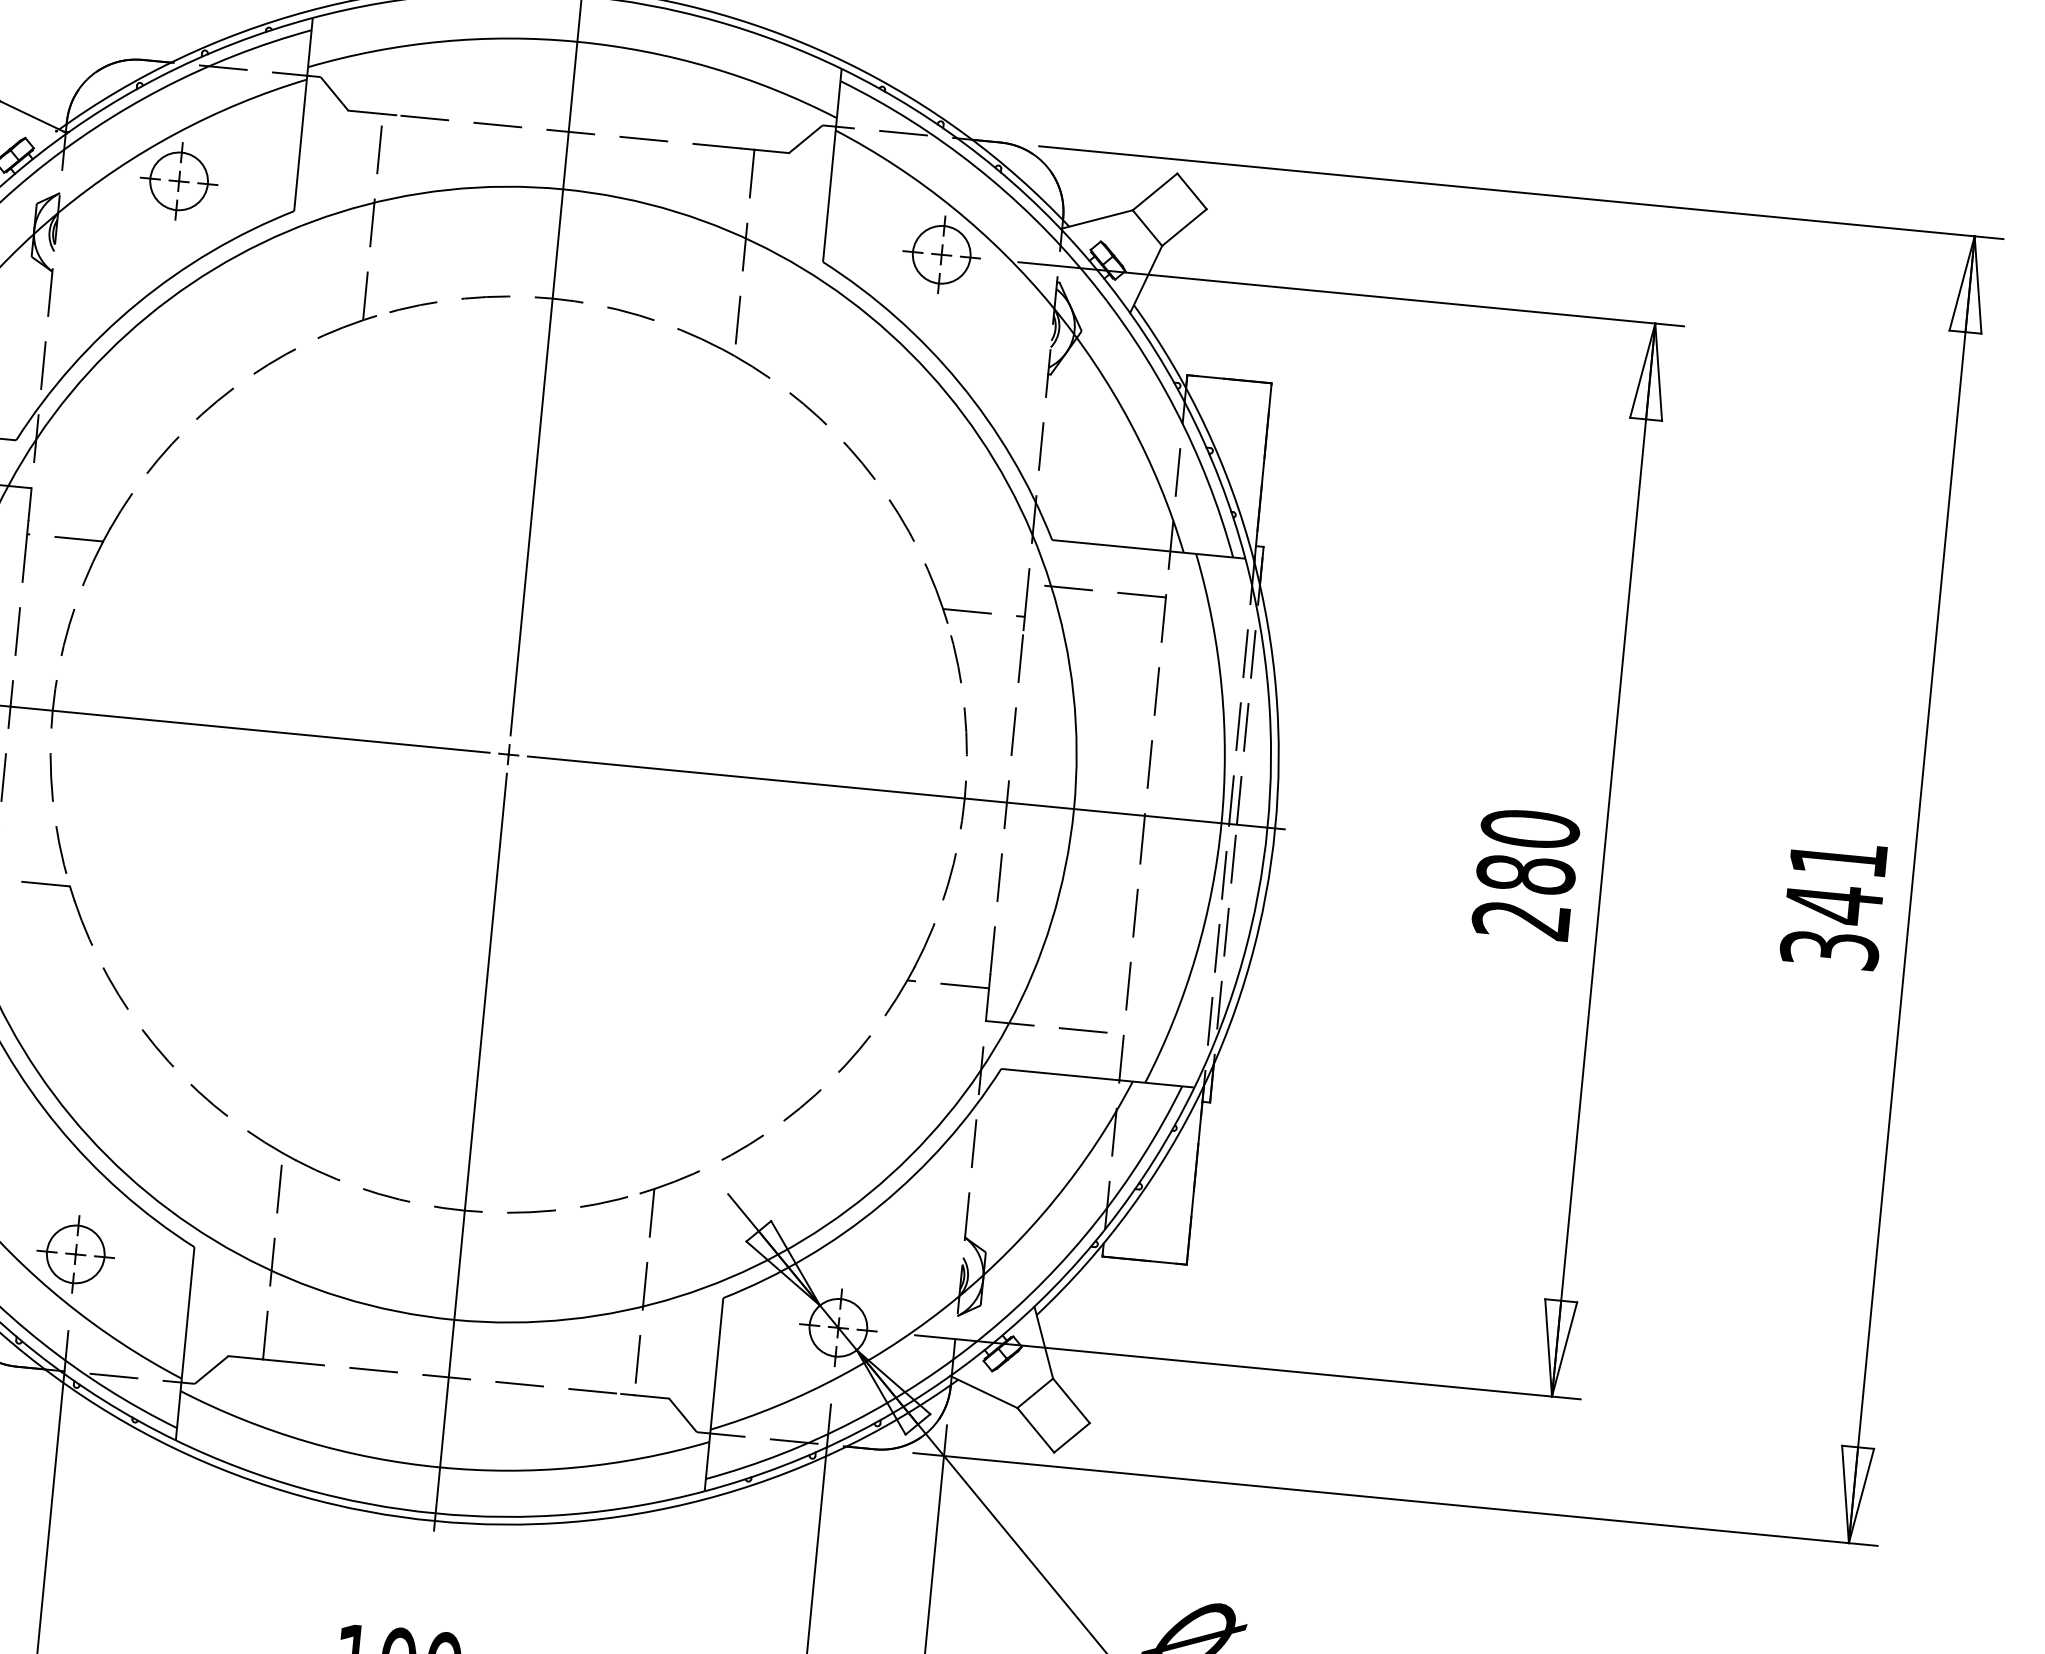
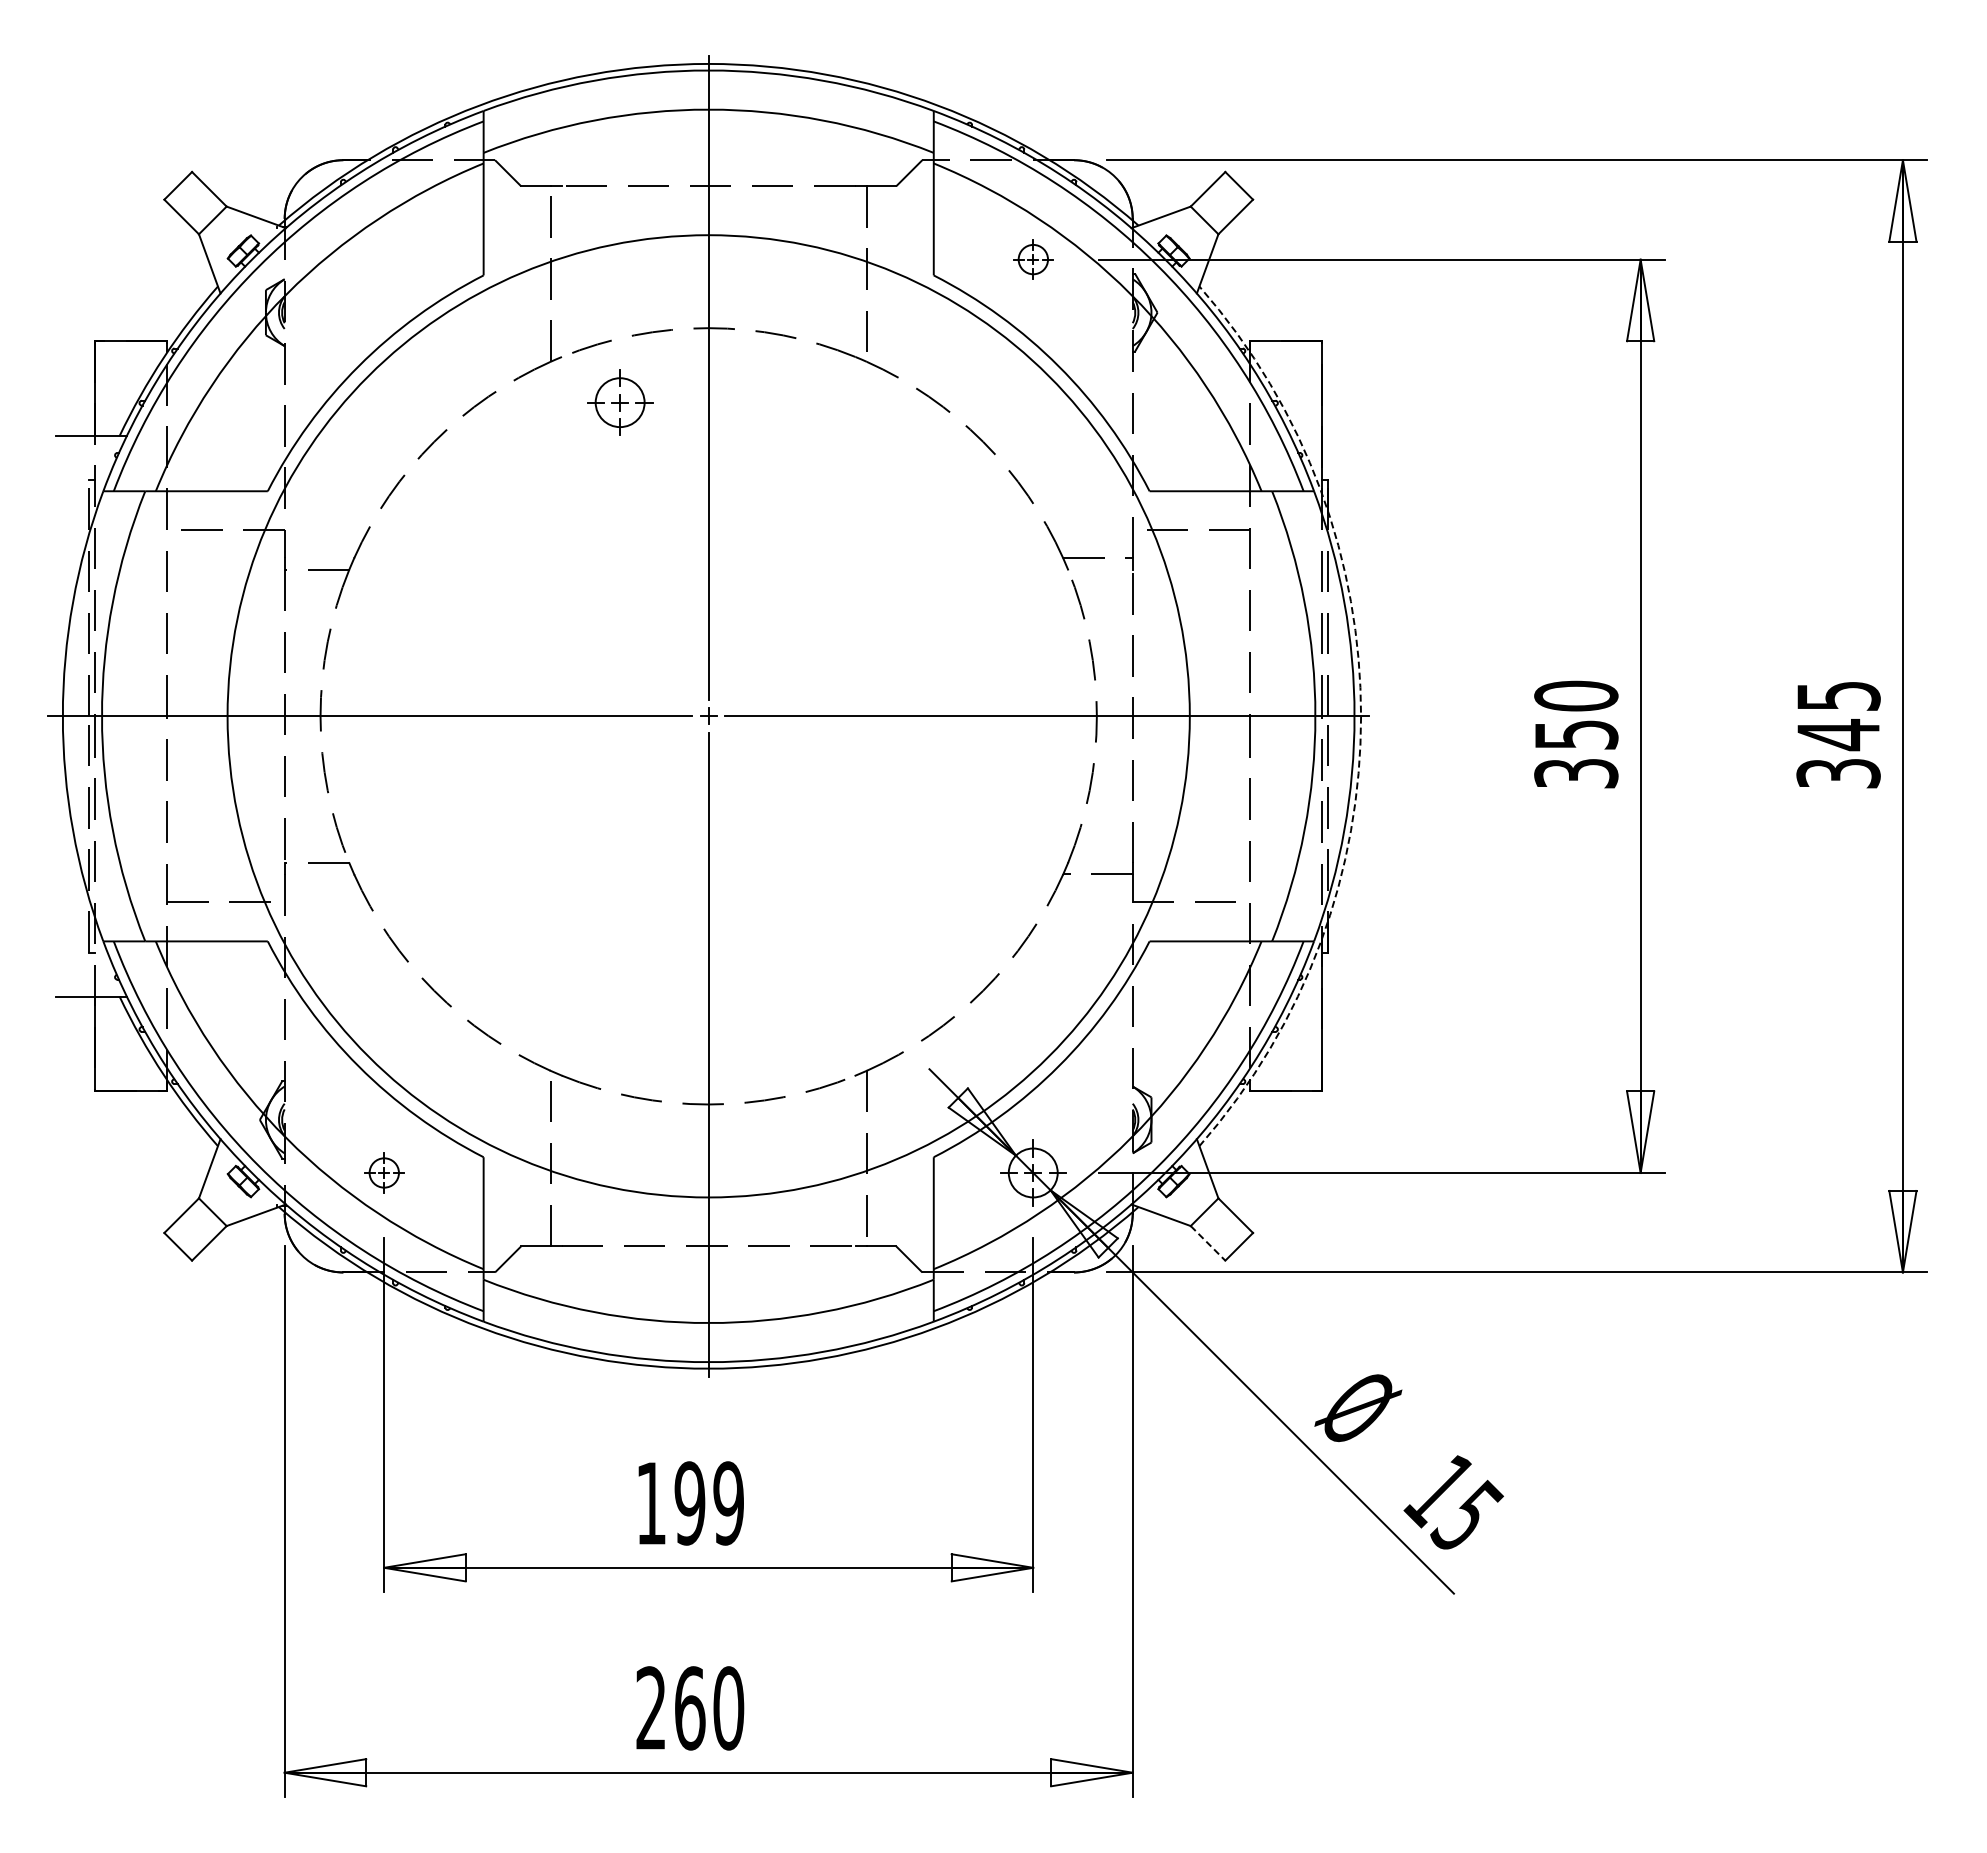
part: (179, 181) -> (620, 402), moved
part: (942, 254) -> (1033, 259), size x0.6
arc: (1275, 828) -> (1361, 716), solid -> dashed
text: (1838, 859) -> (1838, 696), 341 -> 345
text: (1524, 896) -> (1576, 753), 280 -> 350
part: (76, 1253) -> (384, 1172), size x0.6
line: (1036, 1430) -> (1208, 1243), solid -> dashed

